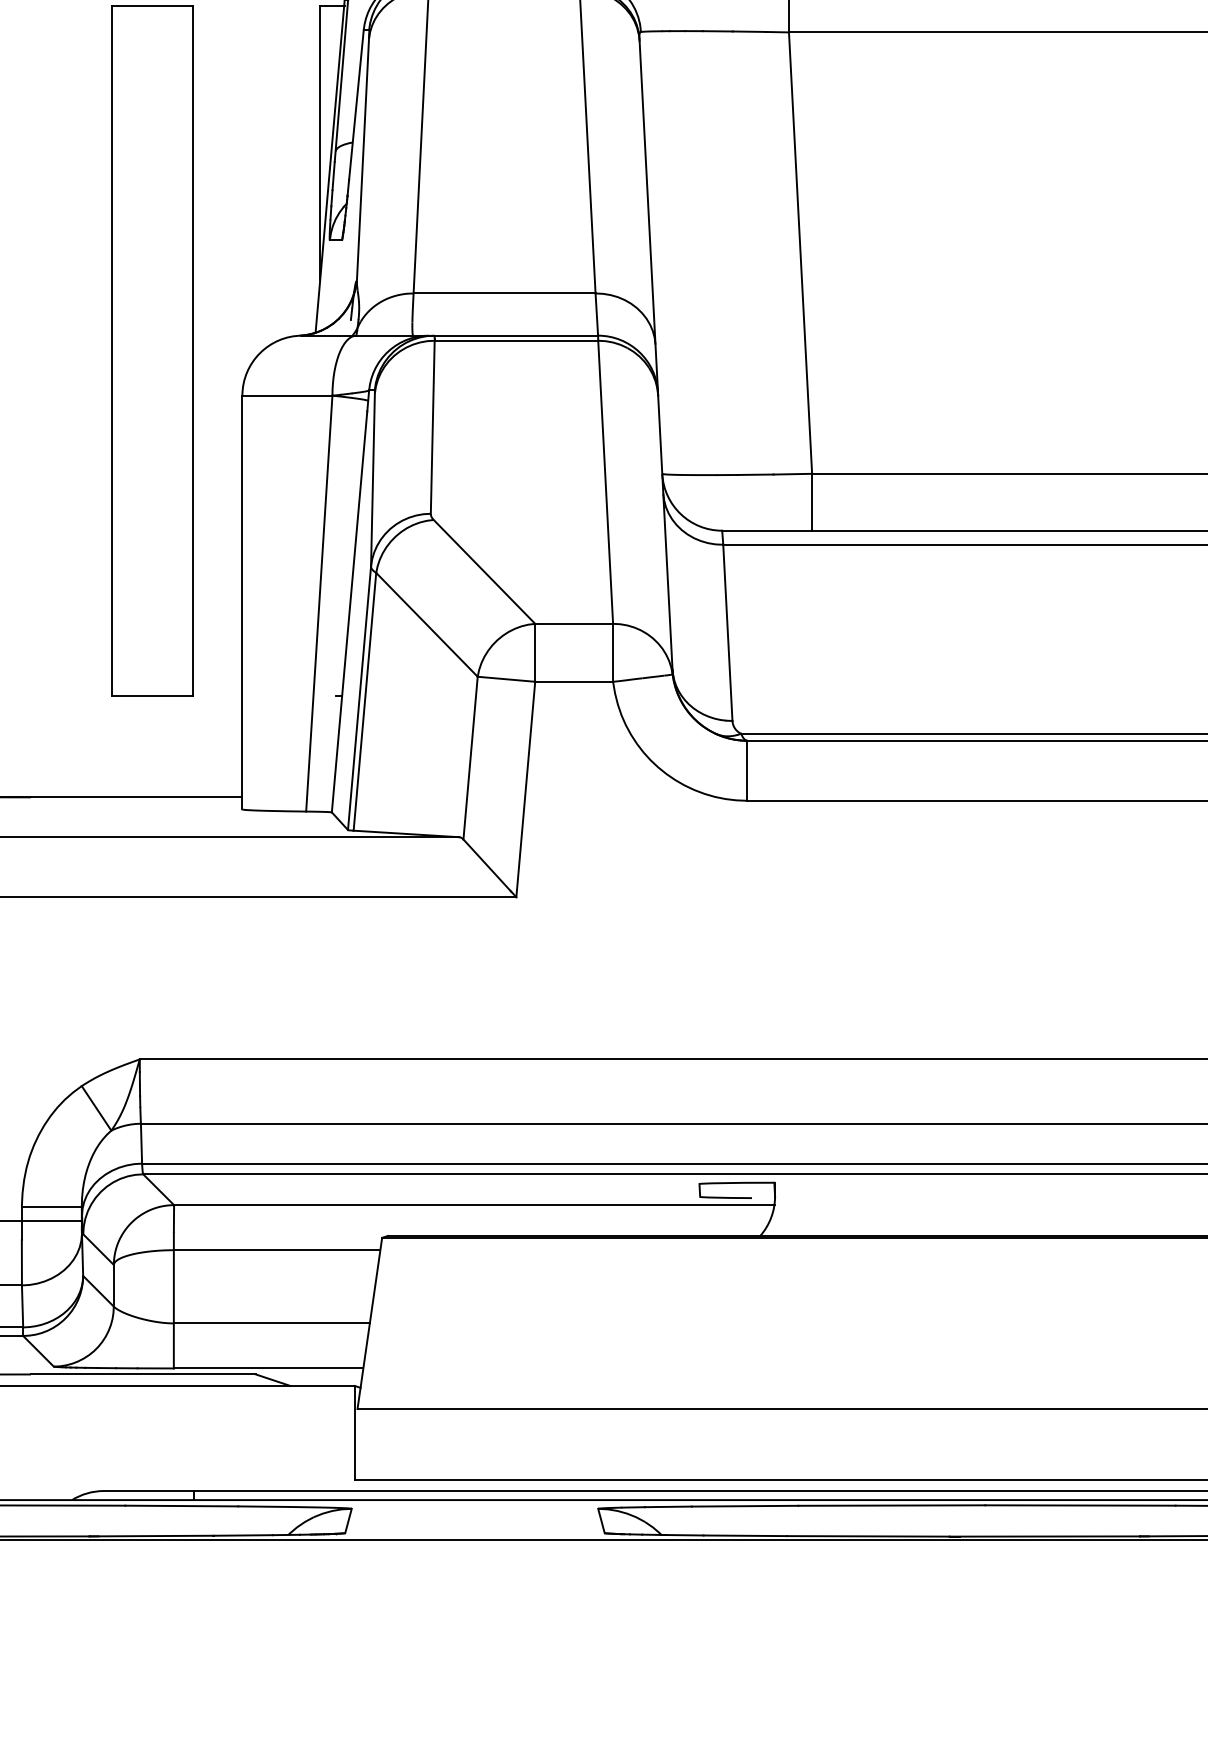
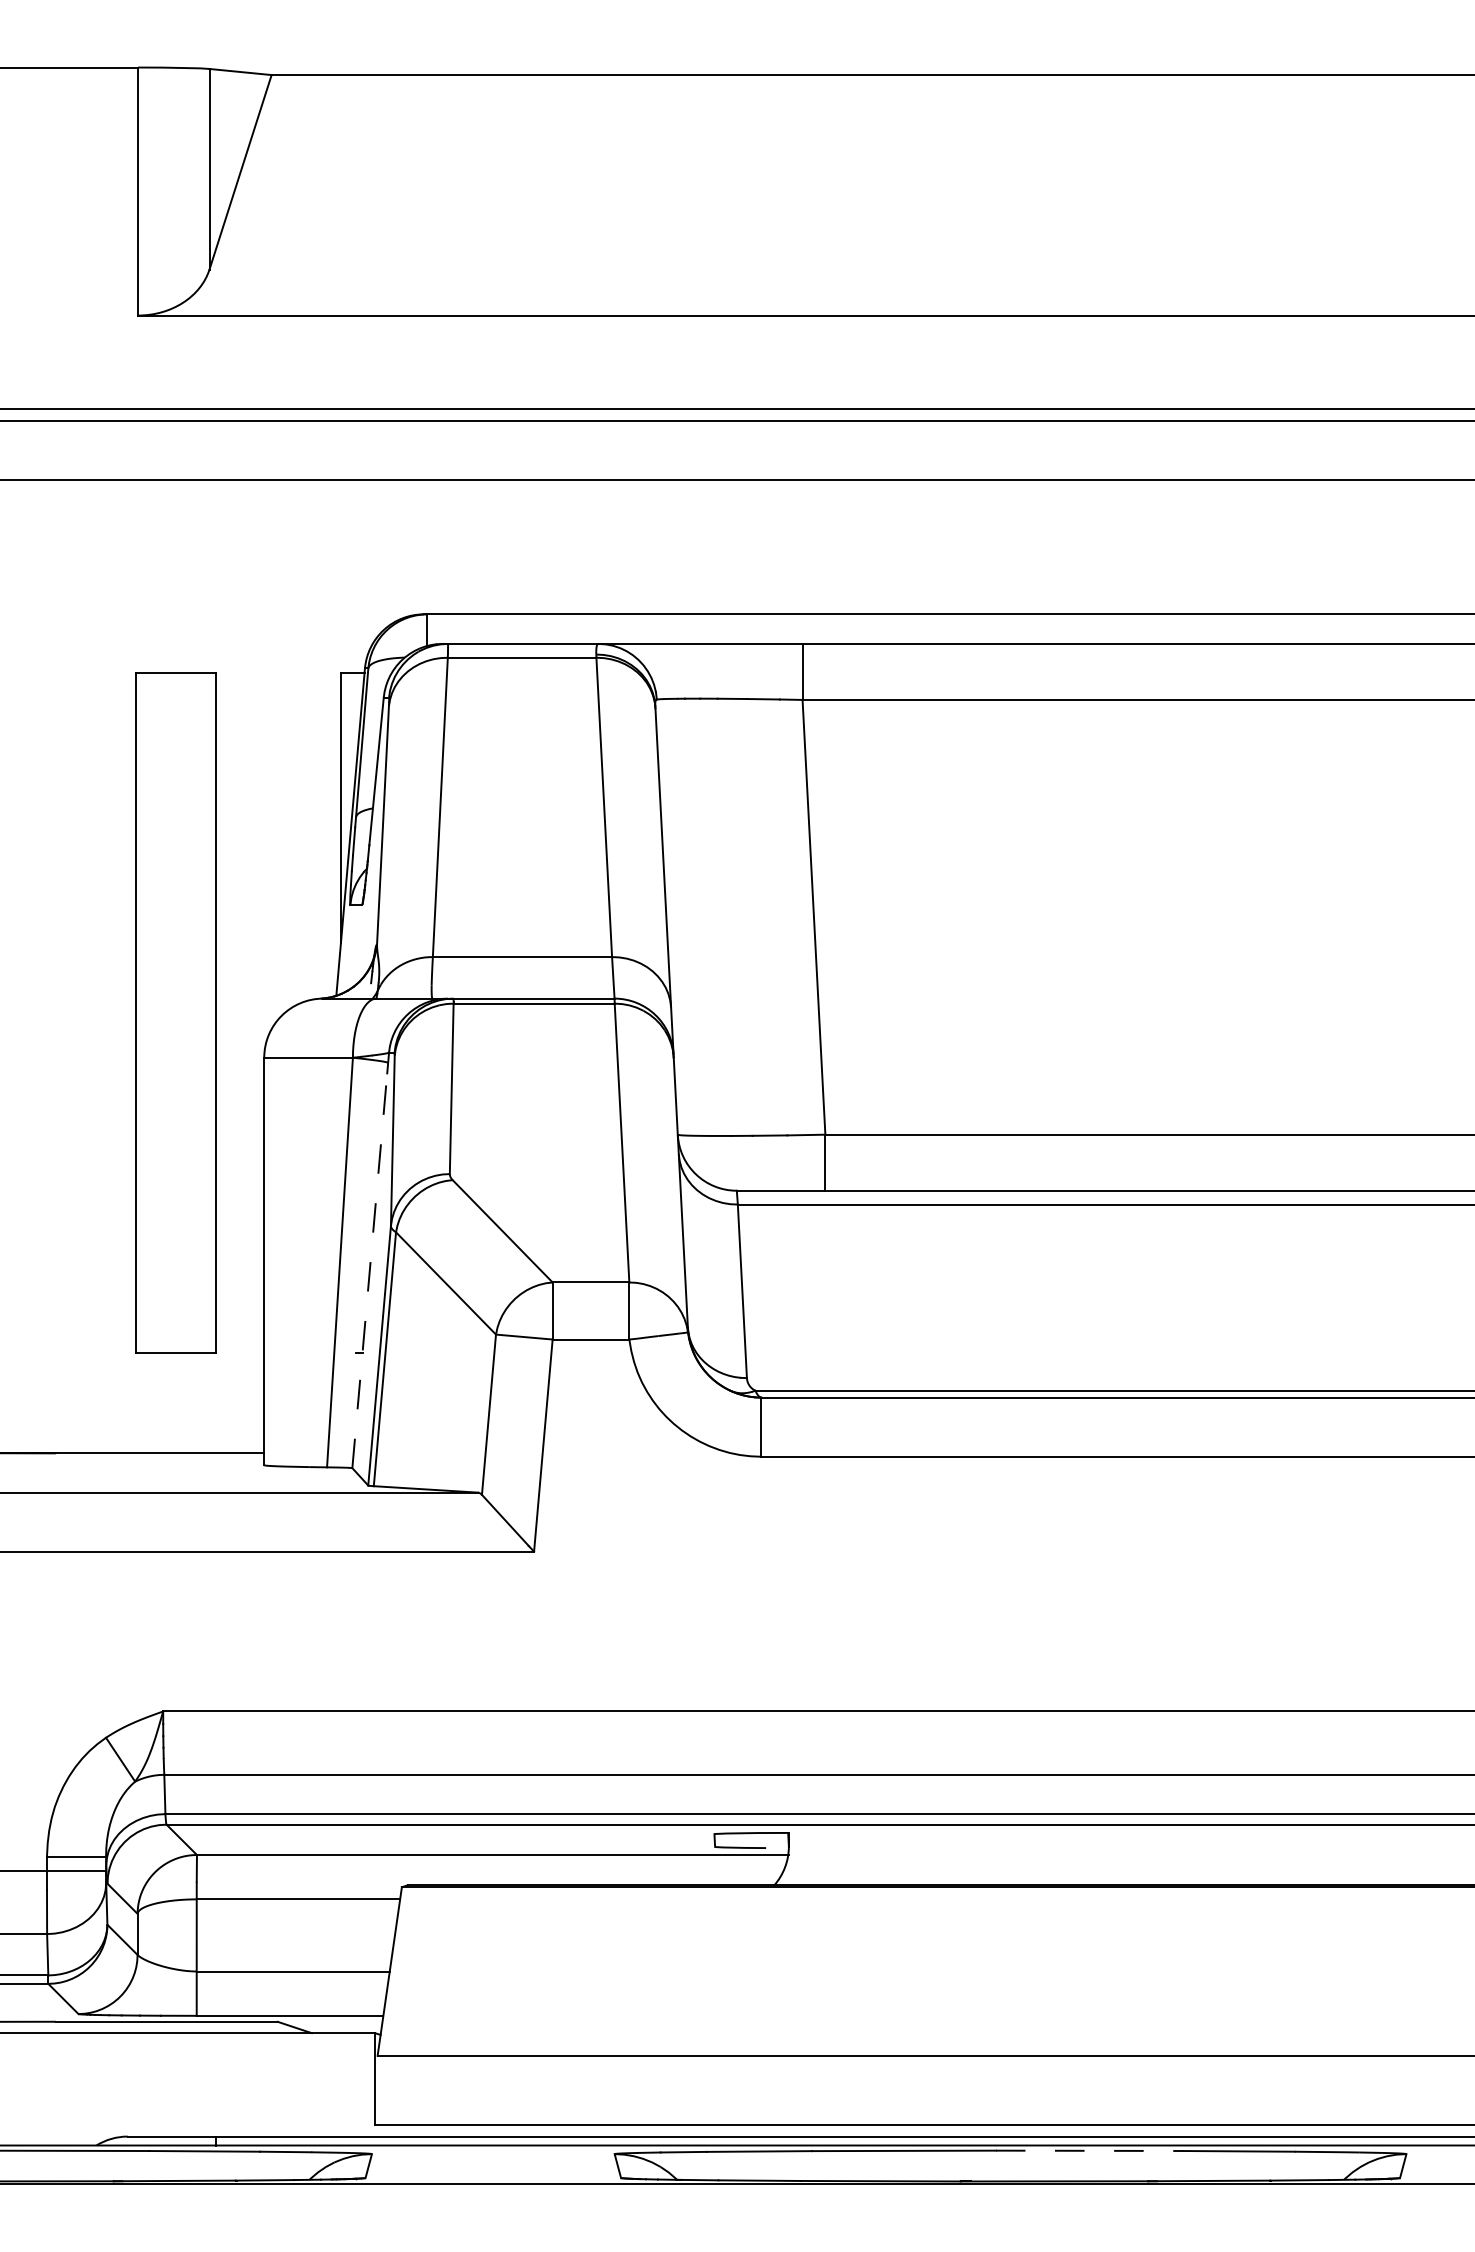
line: (349, 611) -> (369, 1270), solid -> dashed
line: (1080, 1505) -> (1089, 2150), solid -> dashed

